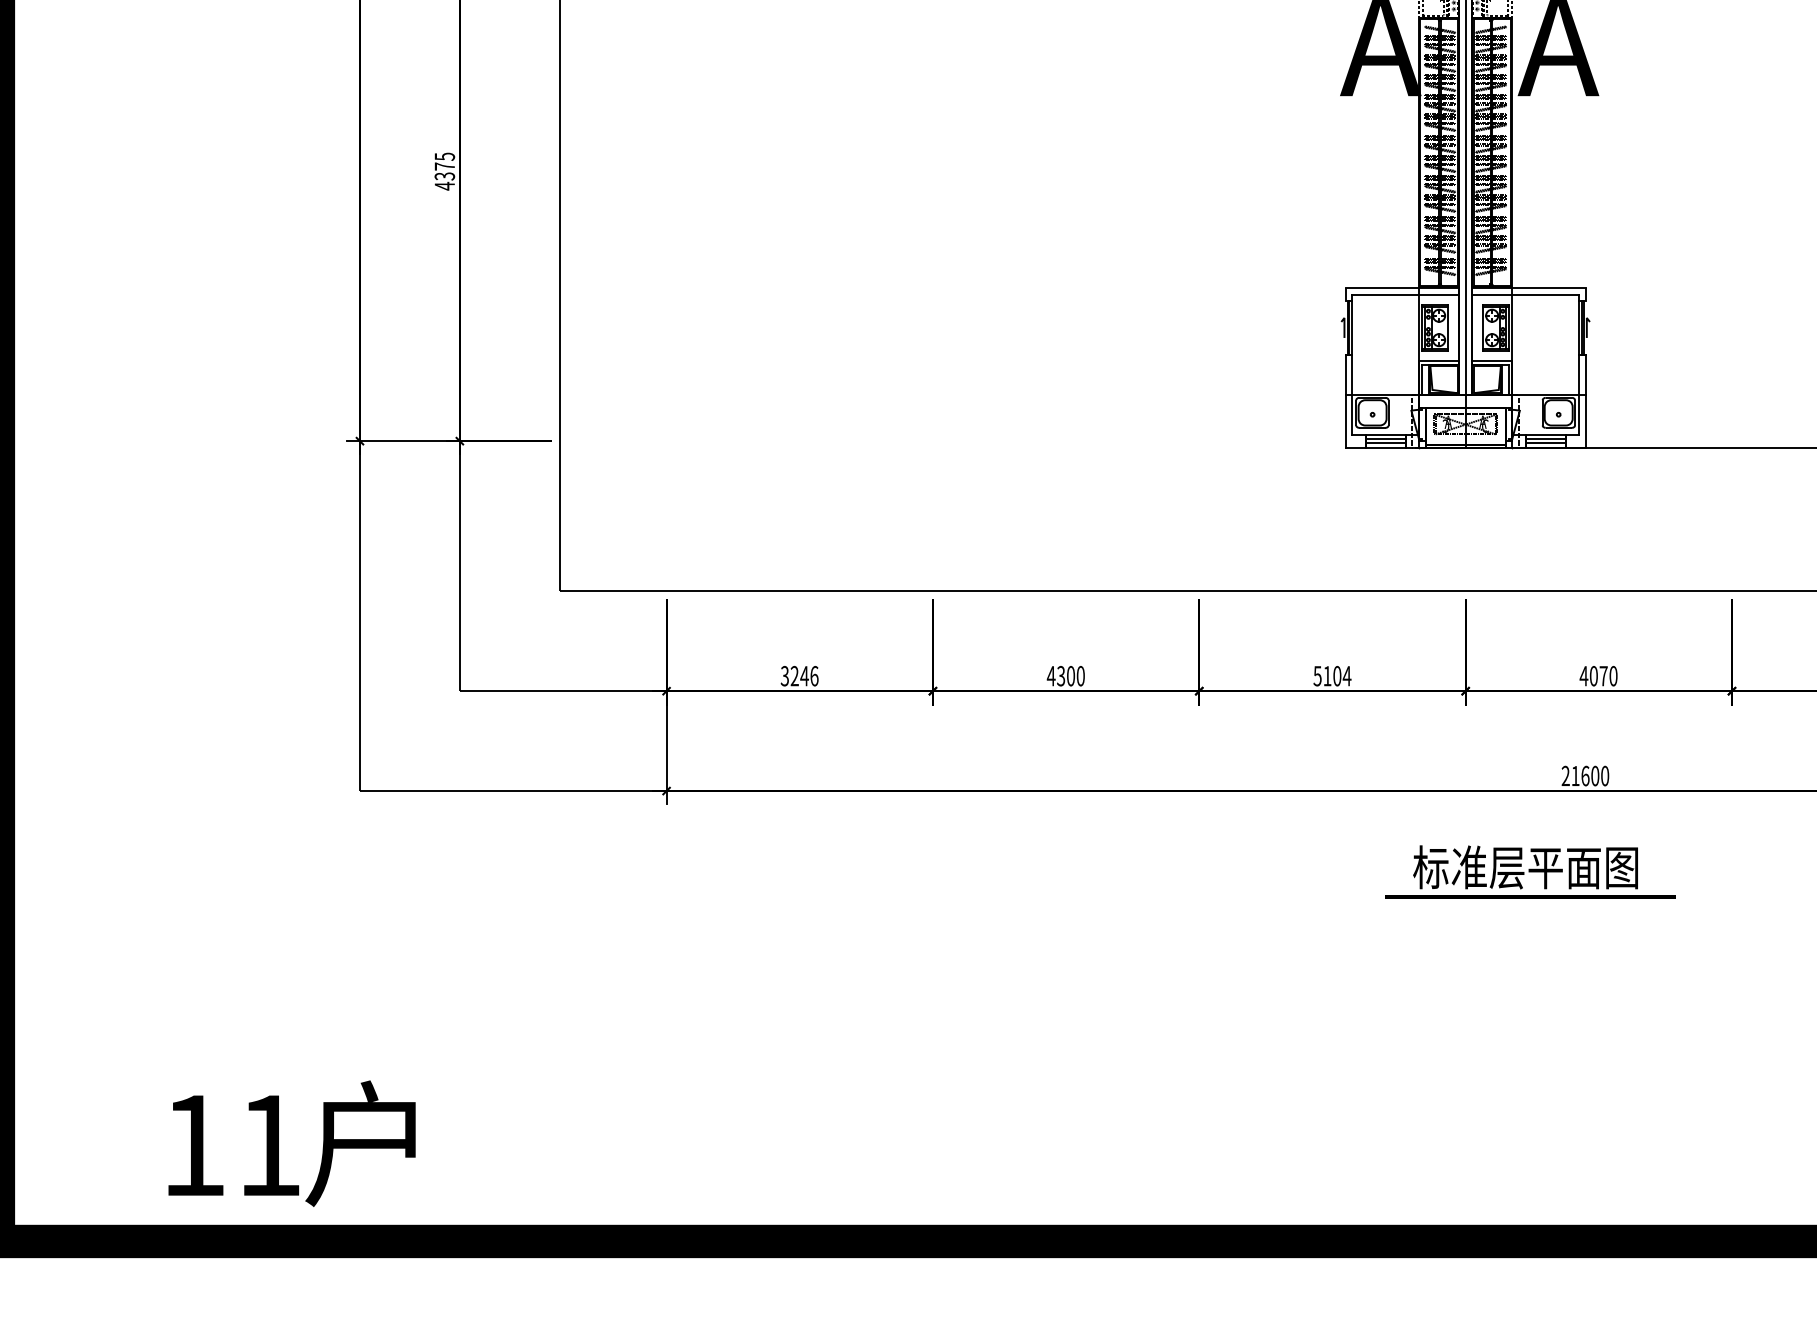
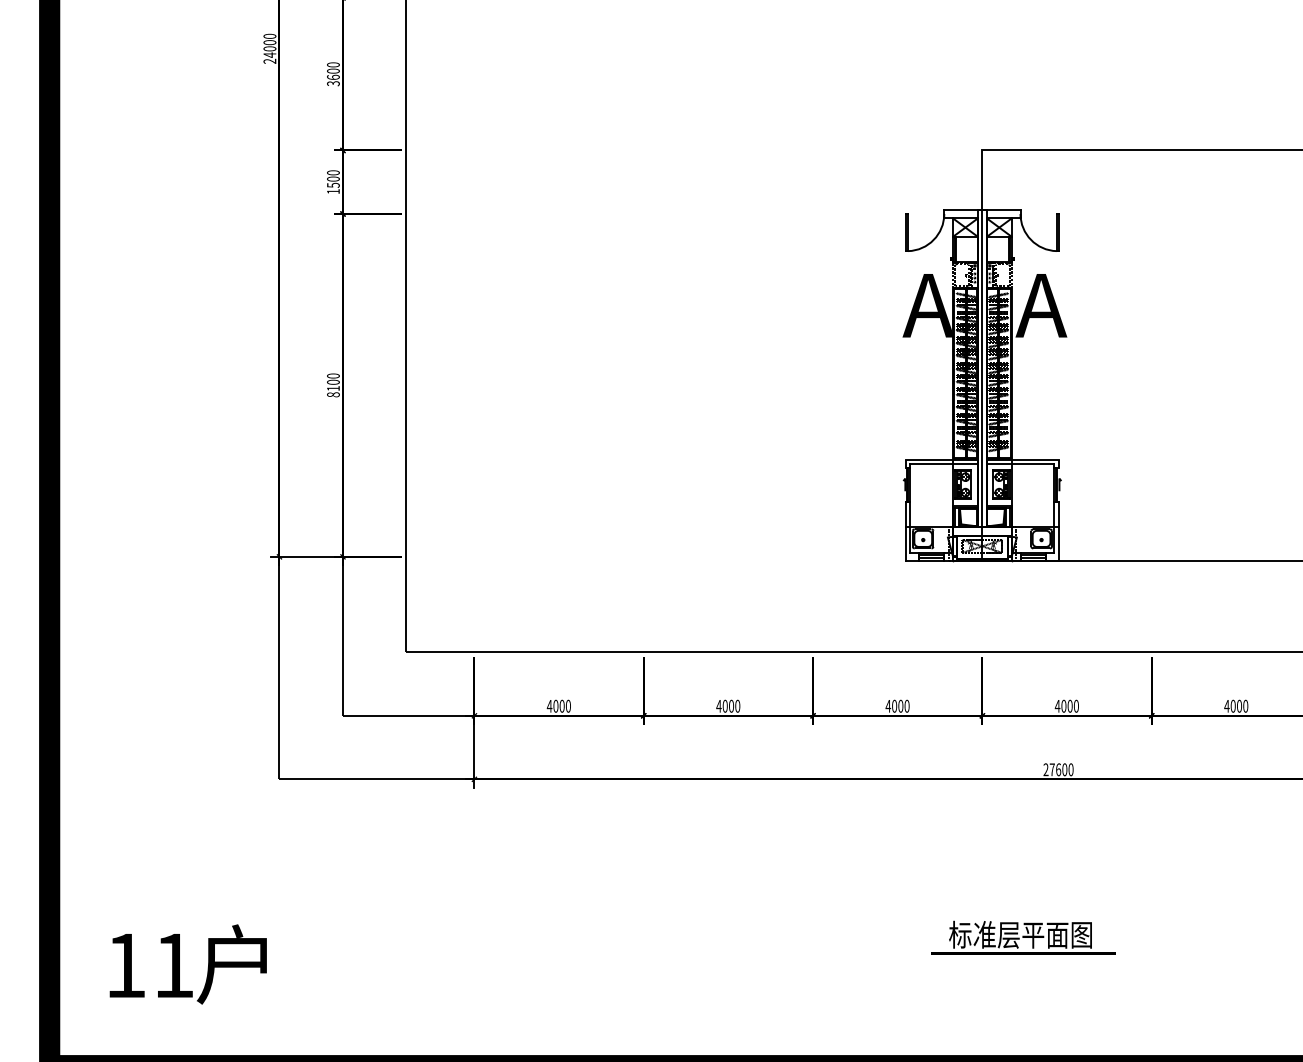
text: (444, 171) -> (333, 385), 4375 -> 8100
text: (798, 674) -> (558, 705), 3246 -> 4000
text: (1332, 674) -> (897, 705), 5104 -> 4000
text: (1602, 674) -> (1069, 705), 4070 -> 4000
text: (1059, 676) -> (724, 706), 4300 -> 4000
text: (1574, 775) -> (1051, 769), 21600 -> 27600
text: (1530, 871) -> (1023, 937), moved
text: (290, 1143) -> (187, 964), moved

